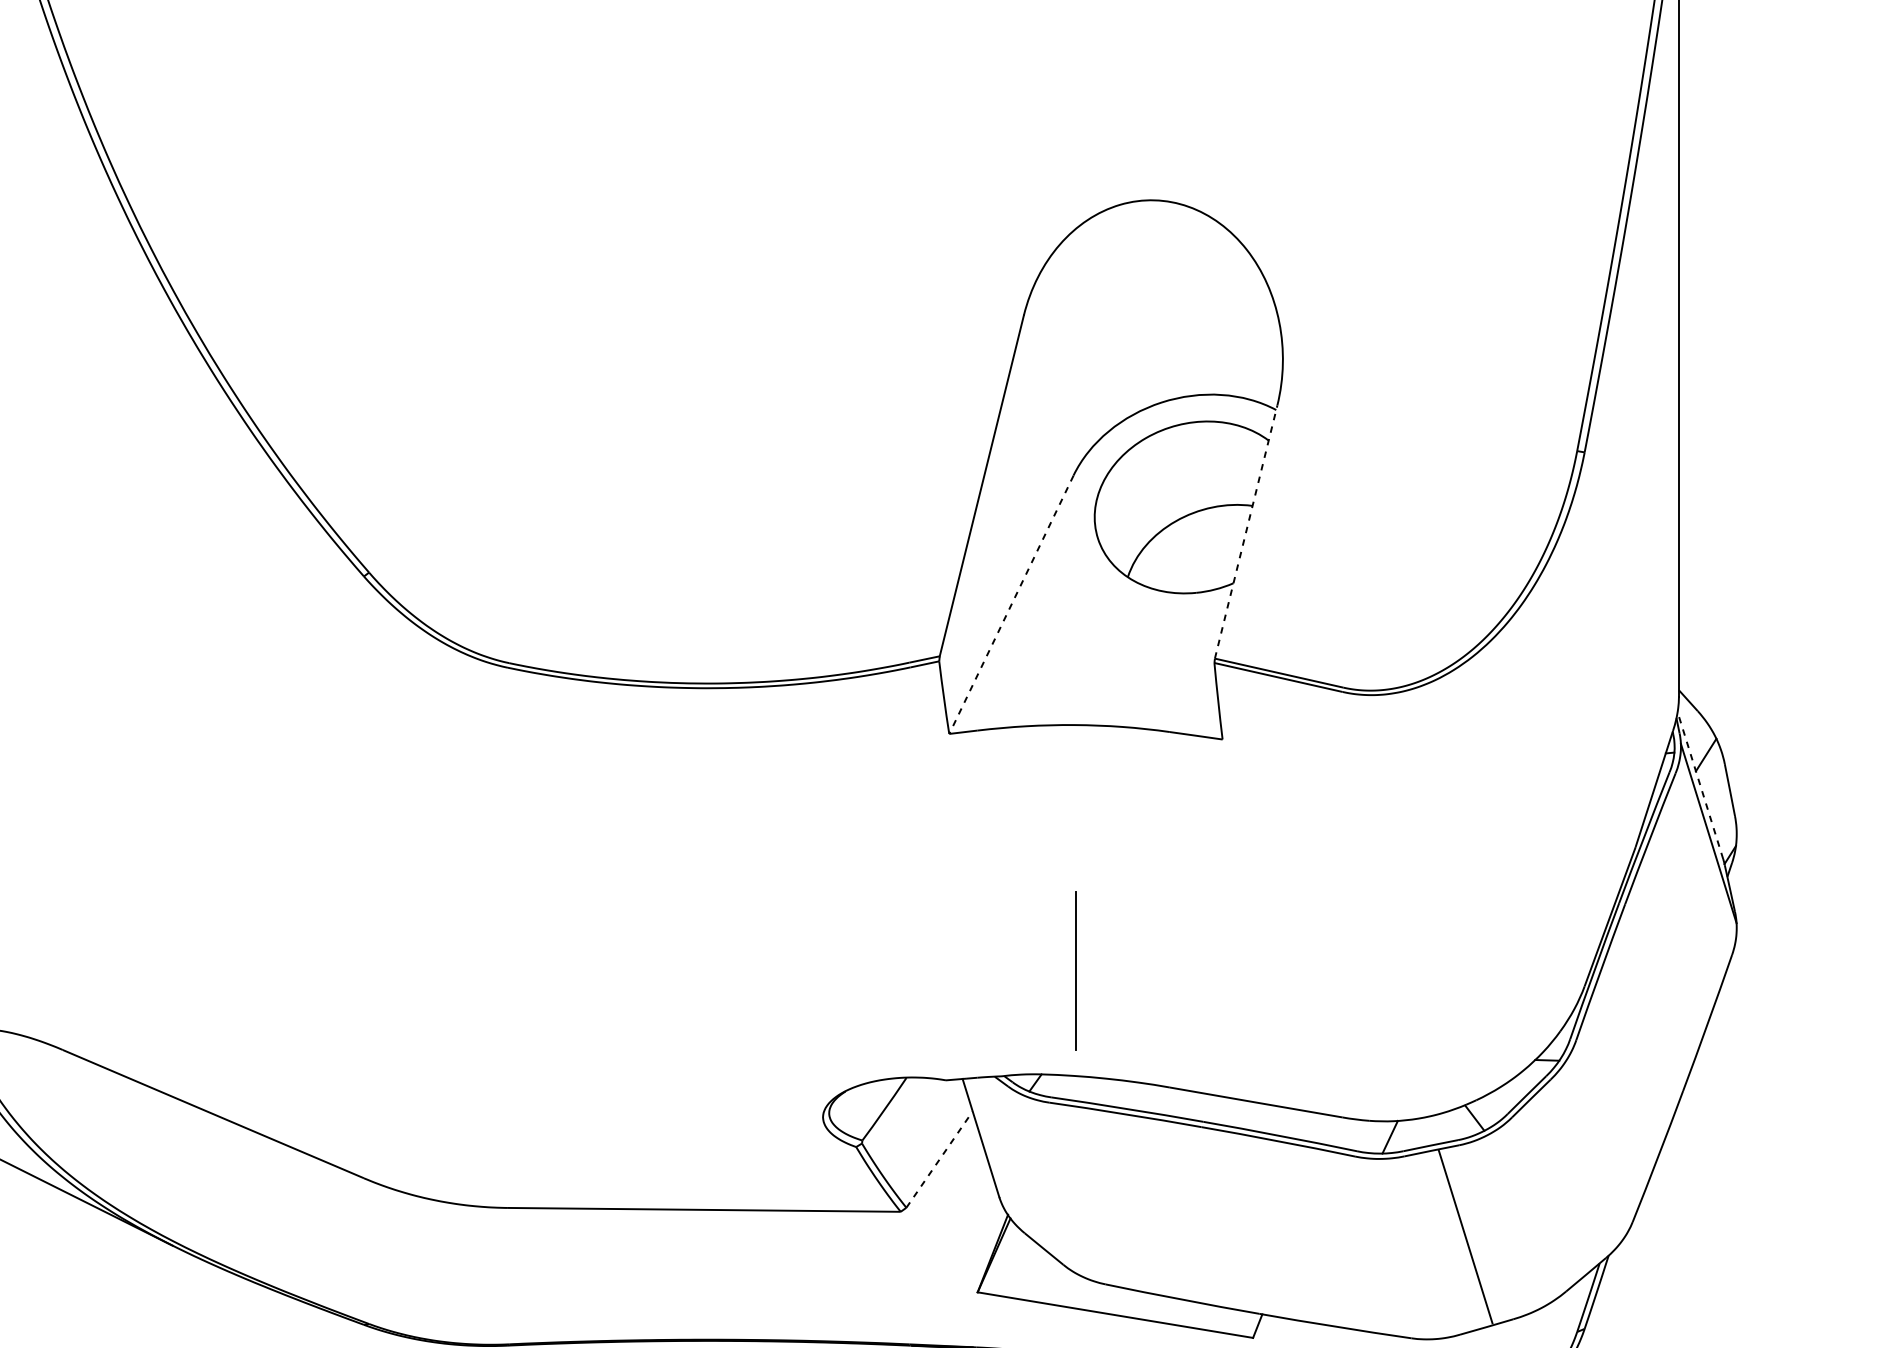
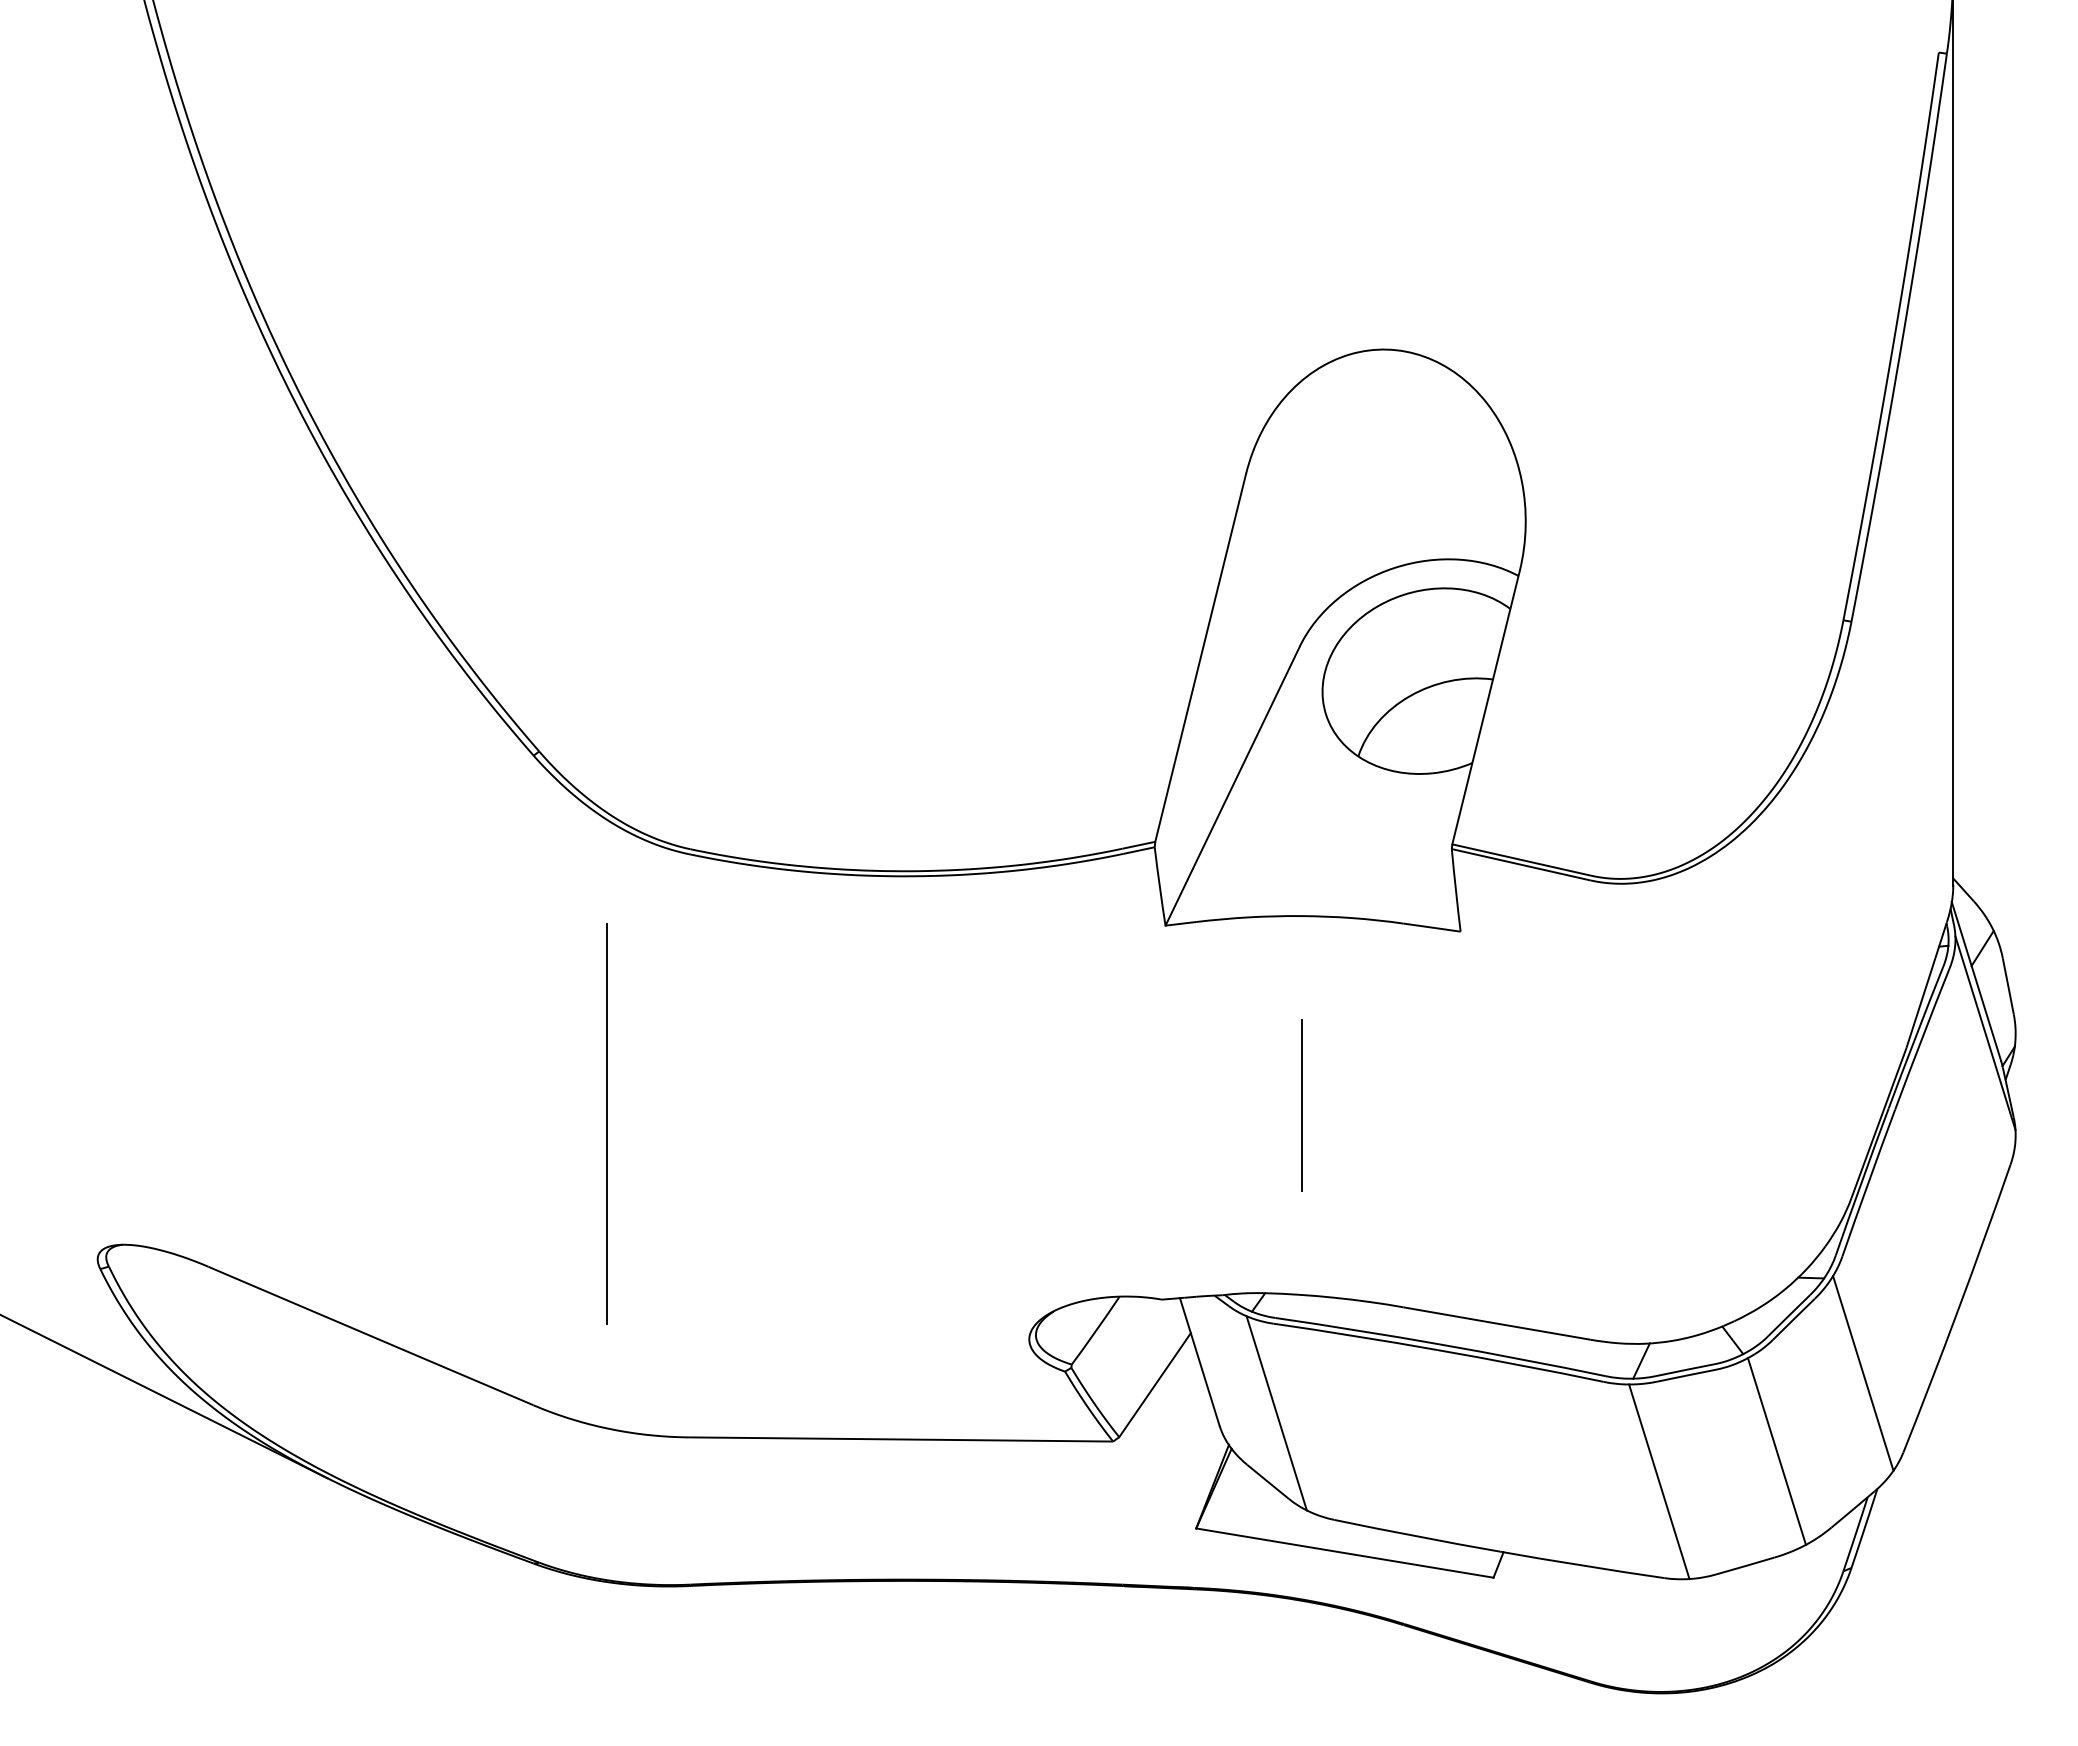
line: (1246, 531) -> (1486, 707), dashed -> solid
line: (1011, 605) -> (1232, 786), dashed -> solid
line: (1700, 784) -> (1976, 980), dashed -> solid
line: (431, 917) -> (606, 1123), added
line: (1075, 970) -> (1301, 1105), moved
line: (1595, 1148) -> (1863, 1373), added
line: (939, 1158) -> (1155, 1384), dashed -> solid
line: (1052, 1185) -> (1276, 1413), added
line: (1465, 1236) -> (1776, 1451), moved
line: (1406, 1248) -> (1659, 1481), added

